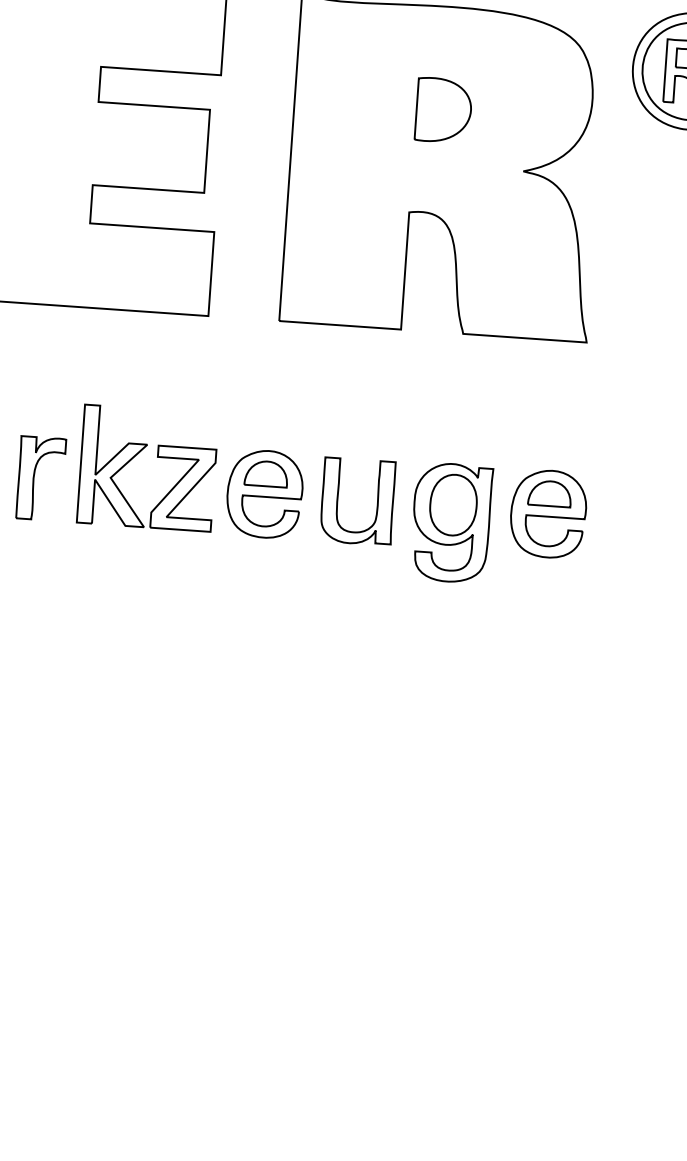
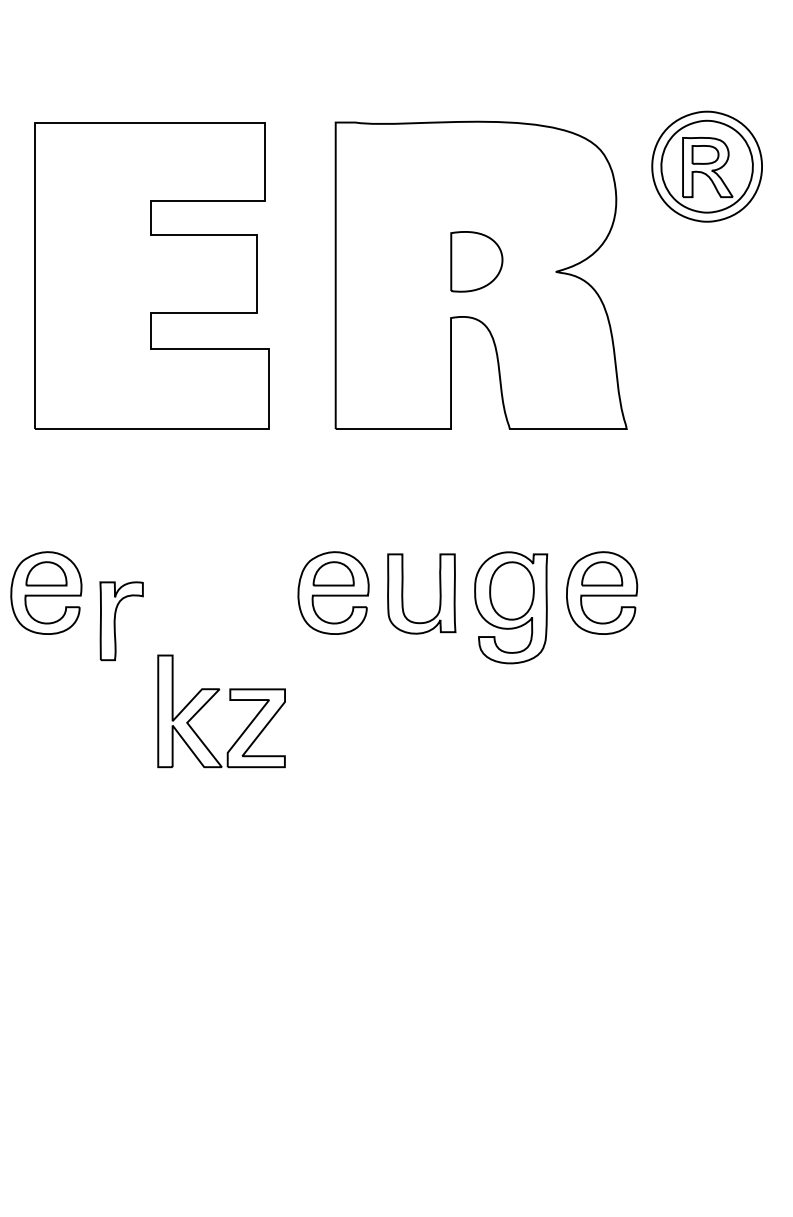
part: (443, 110) -> (476, 261), moved
part: (157, 457) -> (229, 700), moved
part: (40, 478) -> (121, 621), moved

